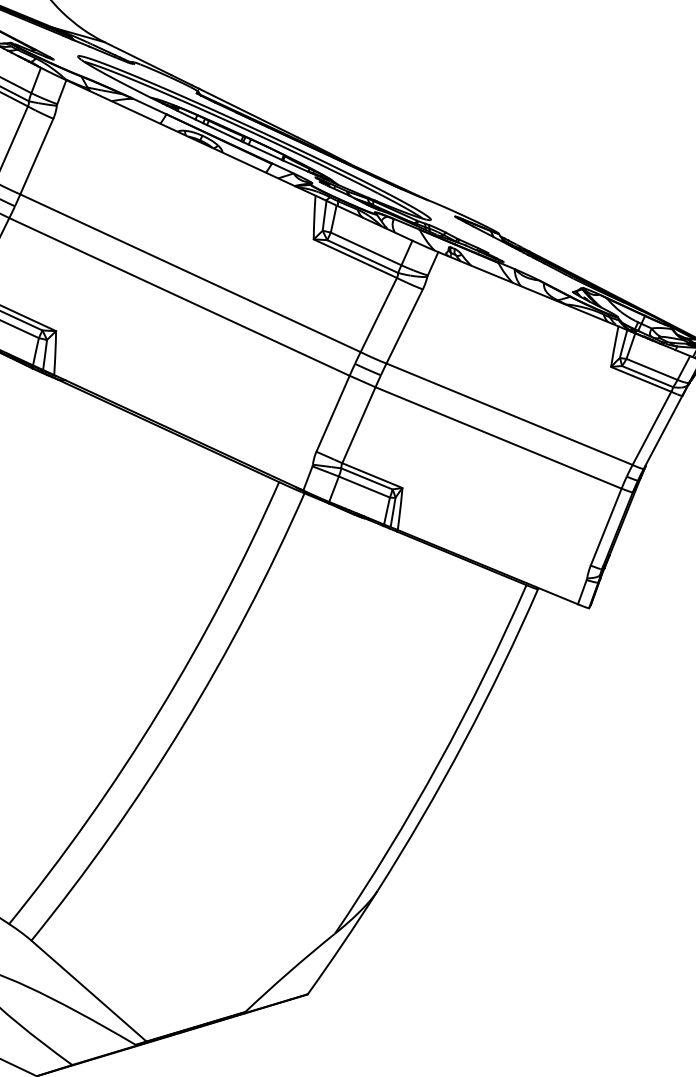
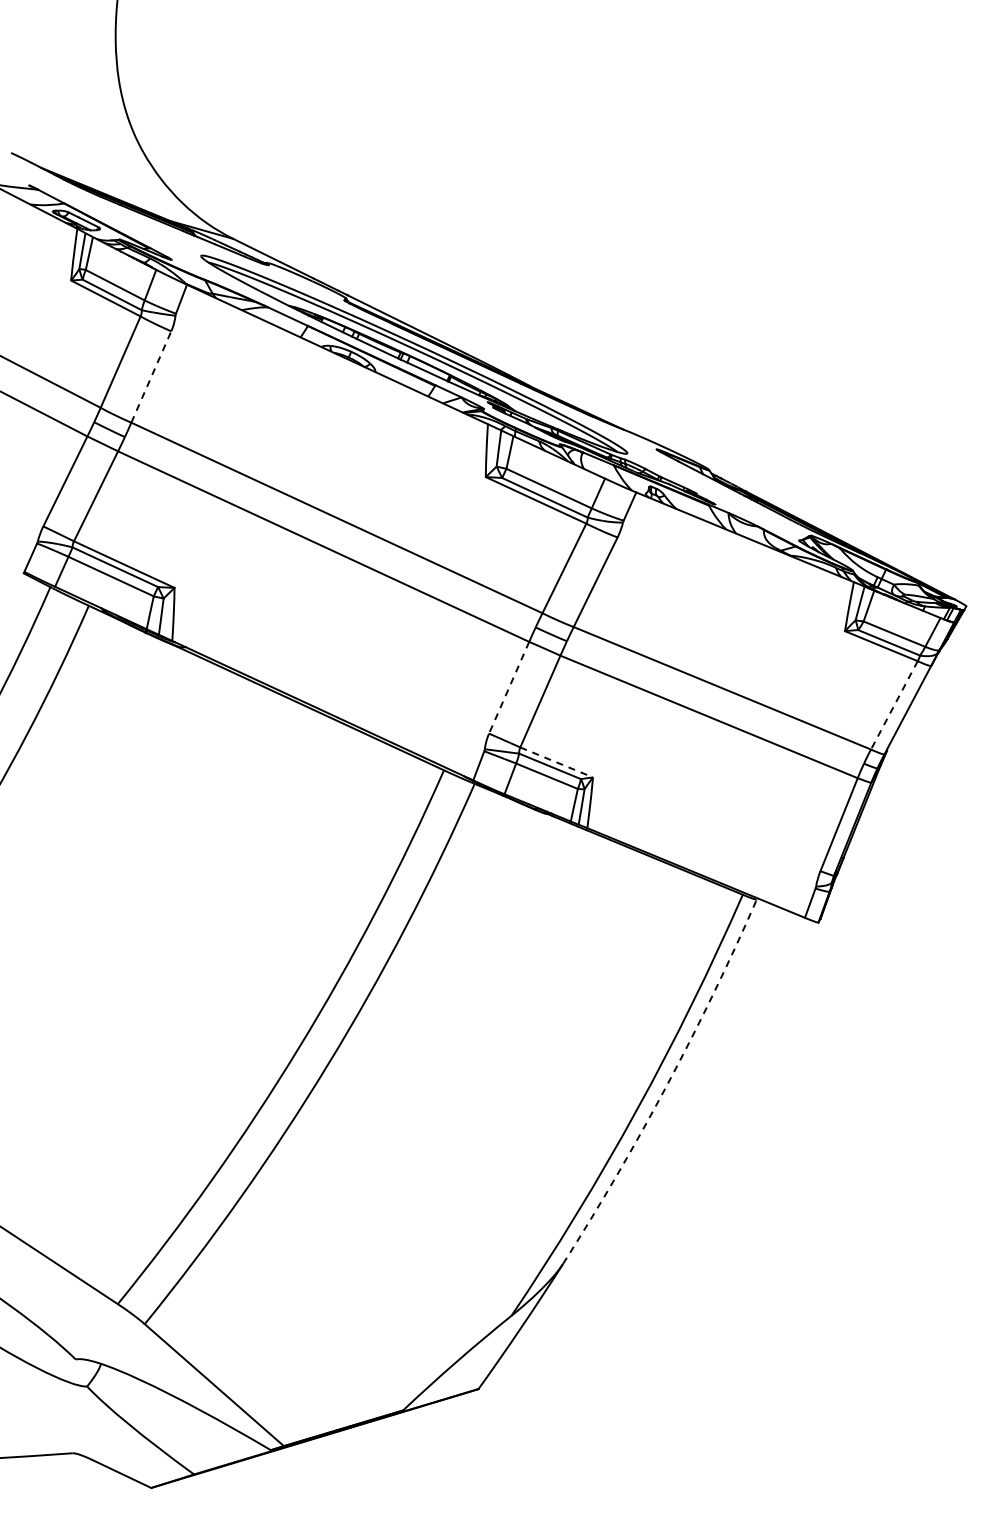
line: (36, 156) -> (151, 377), solid -> dashed
line: (332, 414) -> (508, 688), solid -> dashed
line: (652, 428) -> (894, 705), solid -> dashed
line: (373, 475) -> (557, 762), solid -> dashed
arc: (464, 742) -> (667, 1084), solid -> dashed

